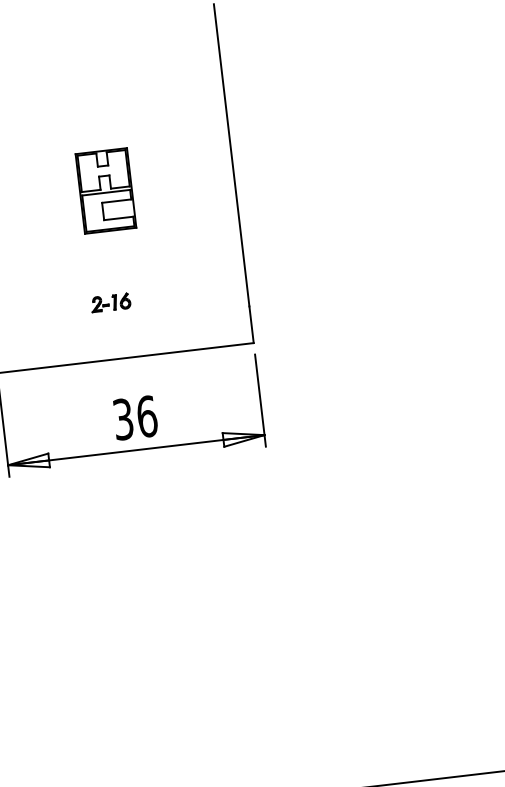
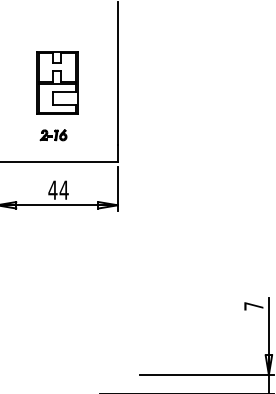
part: (106, 189) -> (57, 82), size x1.67
part: (110, 303) -> (53, 135), size x1.43
text: (135, 418) -> (58, 190), 36 -> 44

